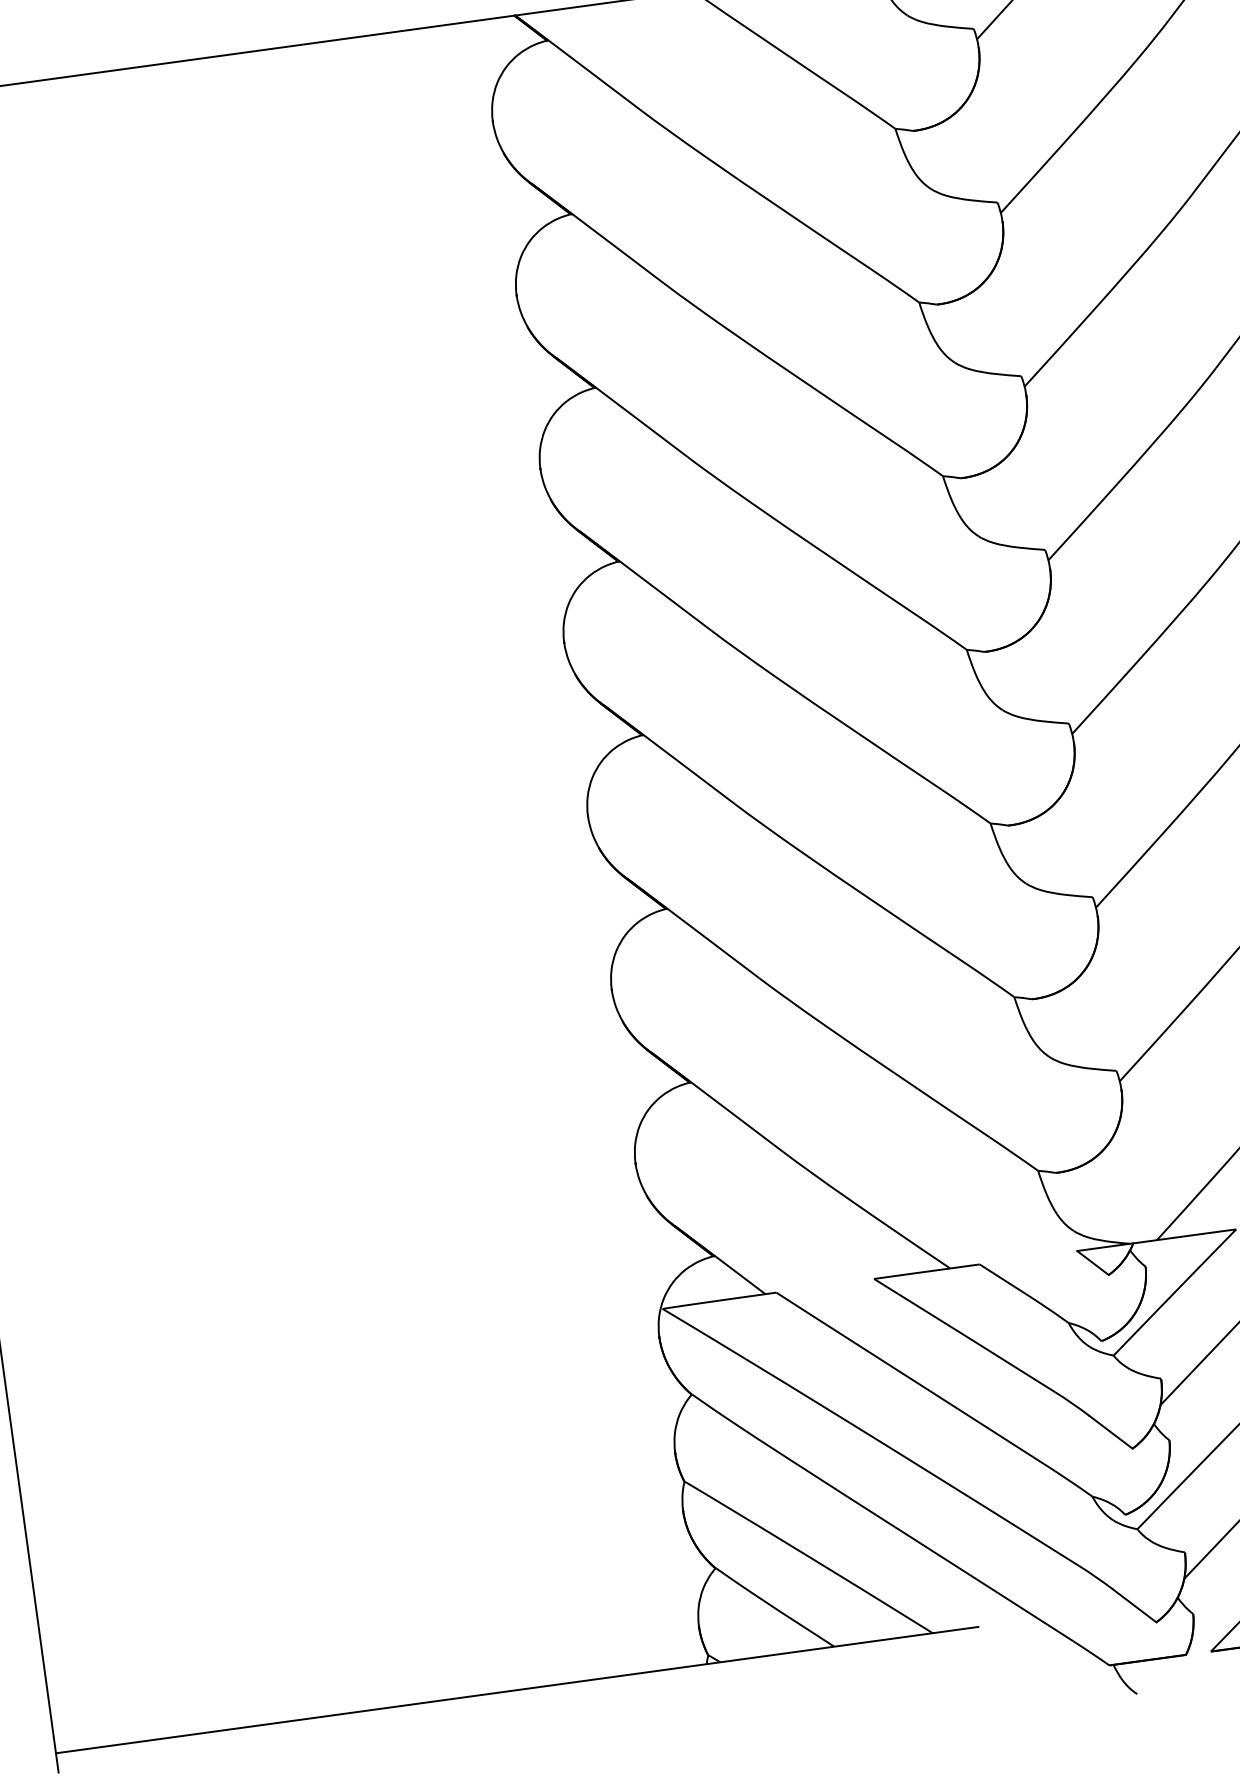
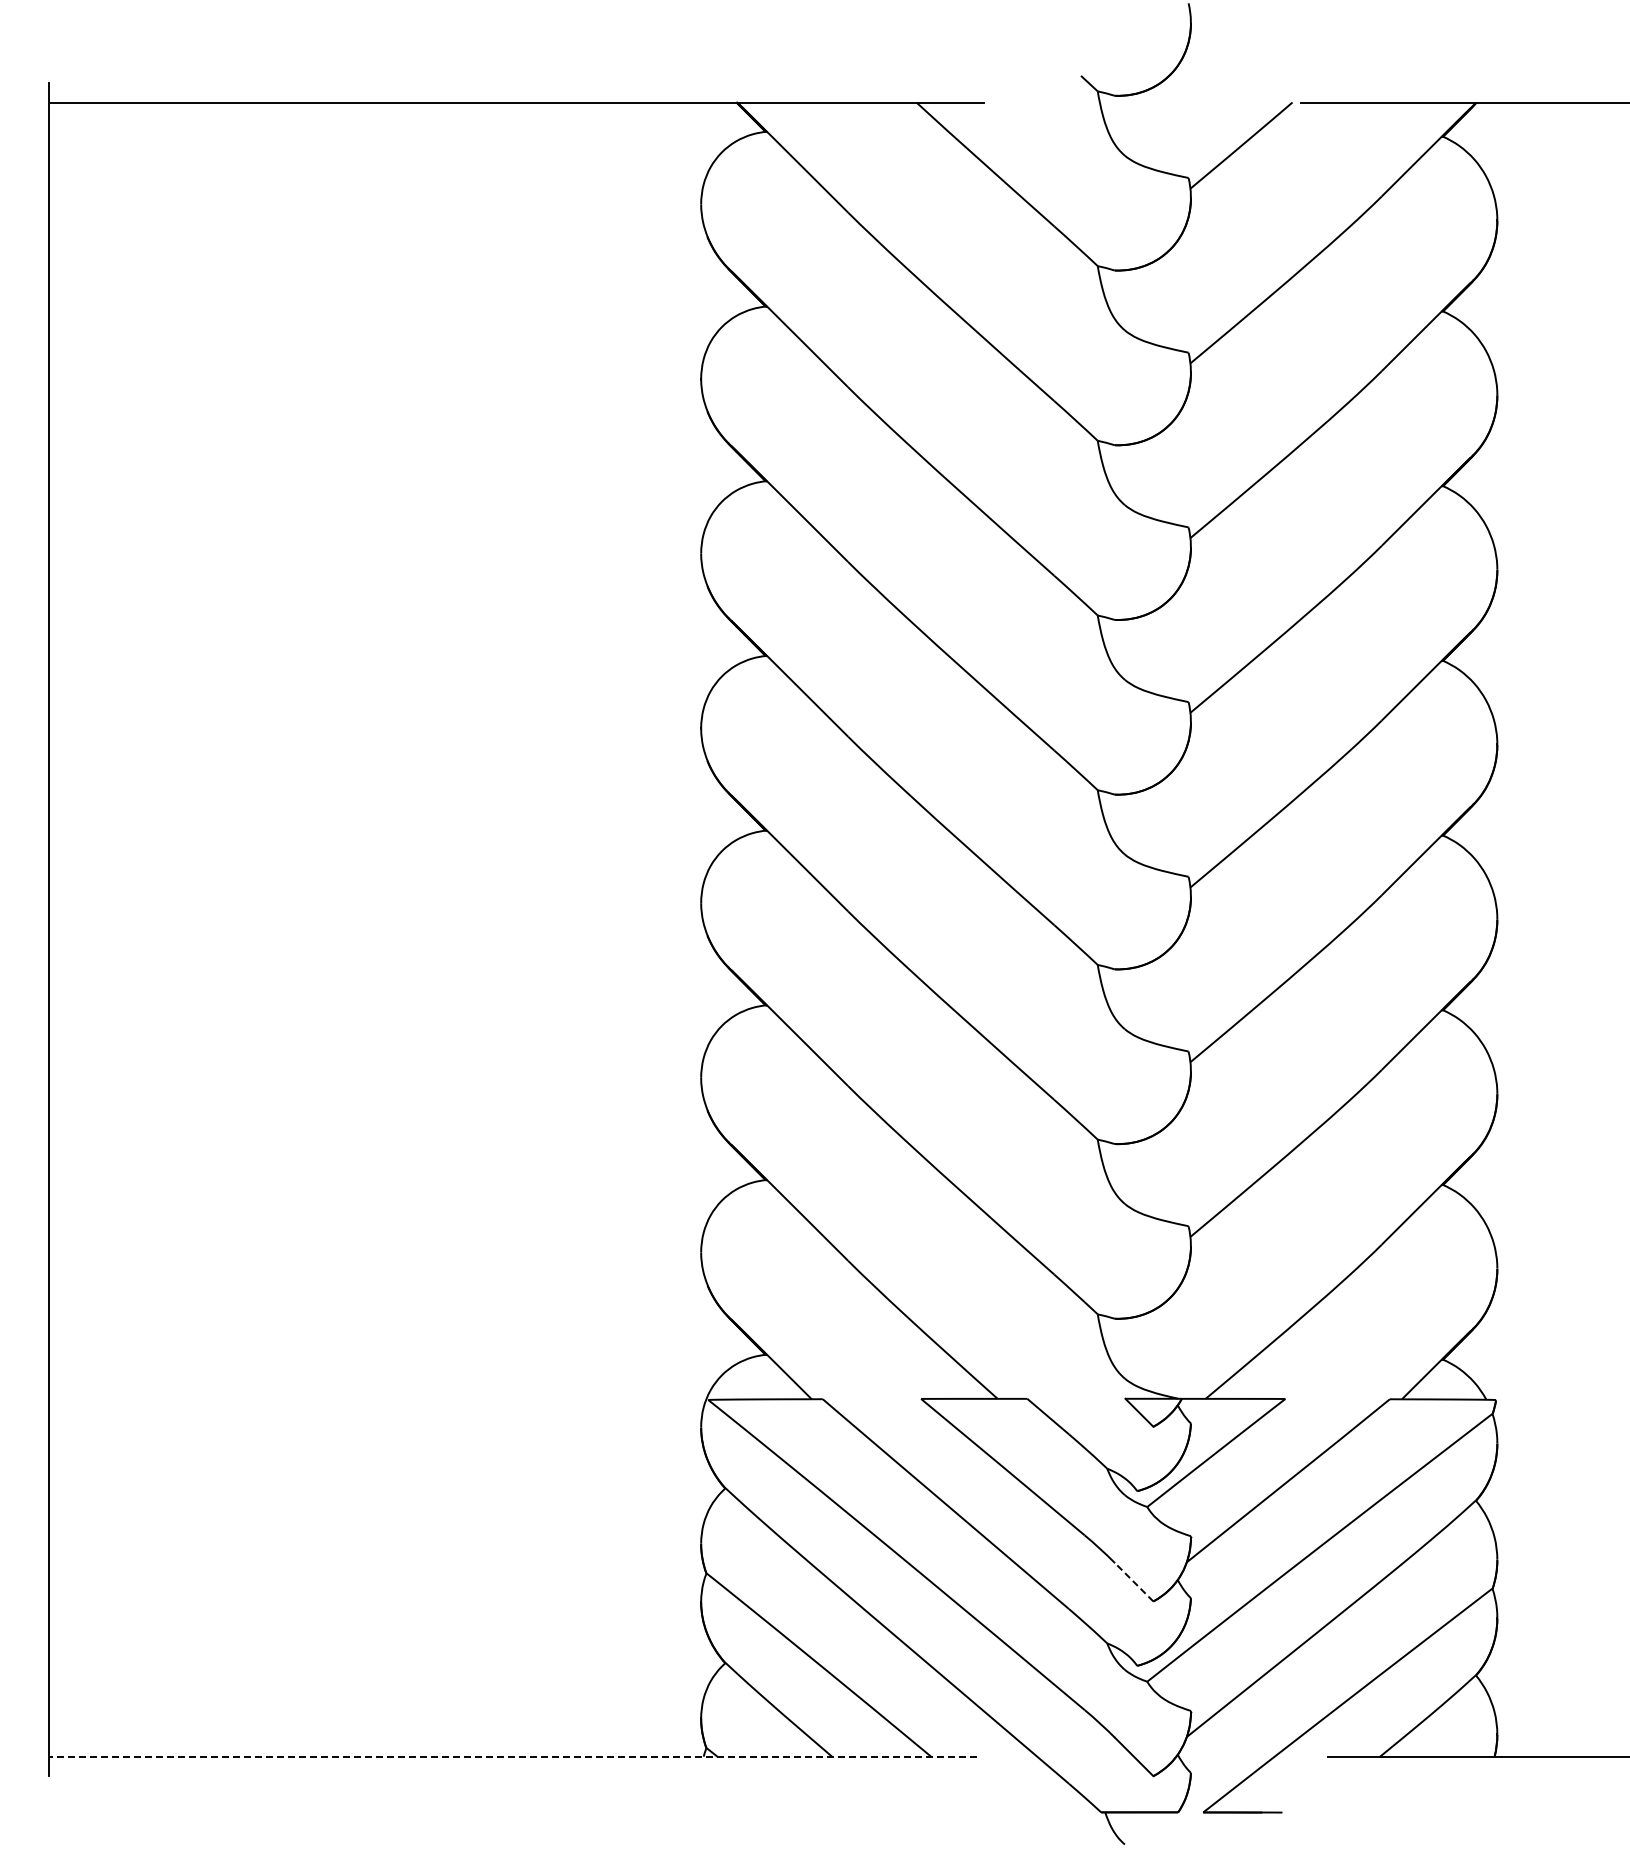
line: (1110, 1431) -> (1133, 1581), solid -> dashed
line: (517, 1689) -> (513, 1756), solid -> dashed

